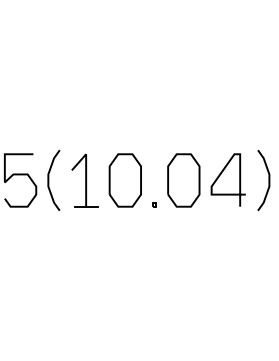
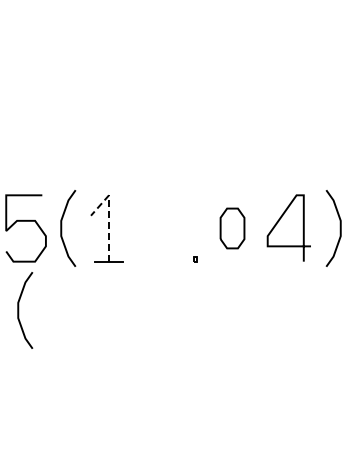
line: (86, 169) -> (109, 214), solid -> dashed
part: (125, 180) -> (158, 228), removed
part: (183, 180) -> (232, 228), size x0.6
curve: (15, 245) -> (19, 310), added

